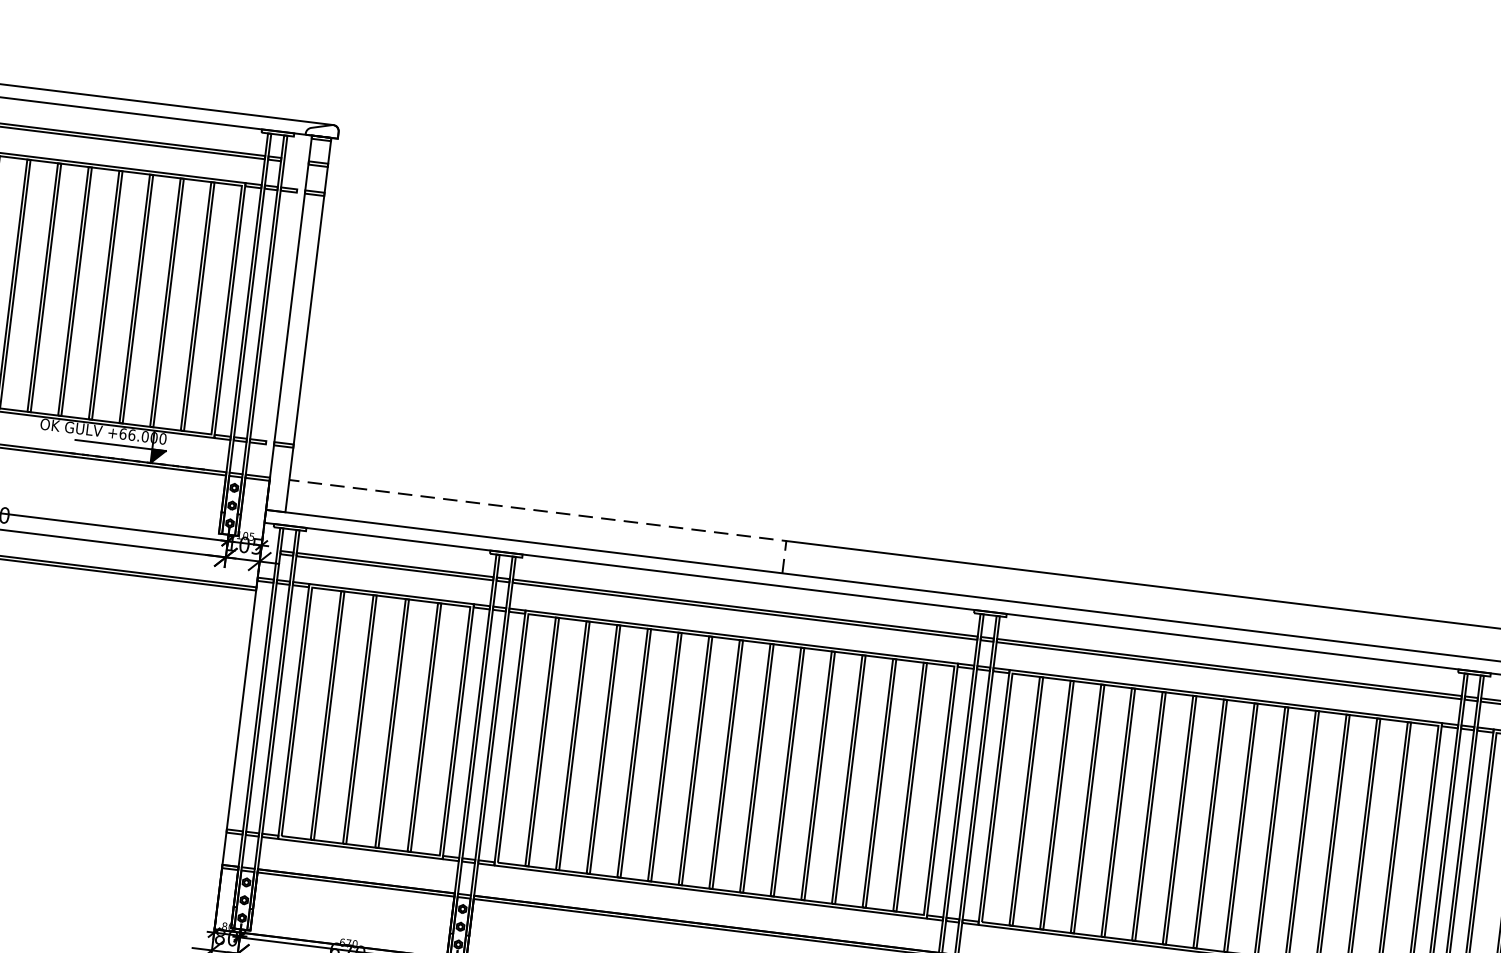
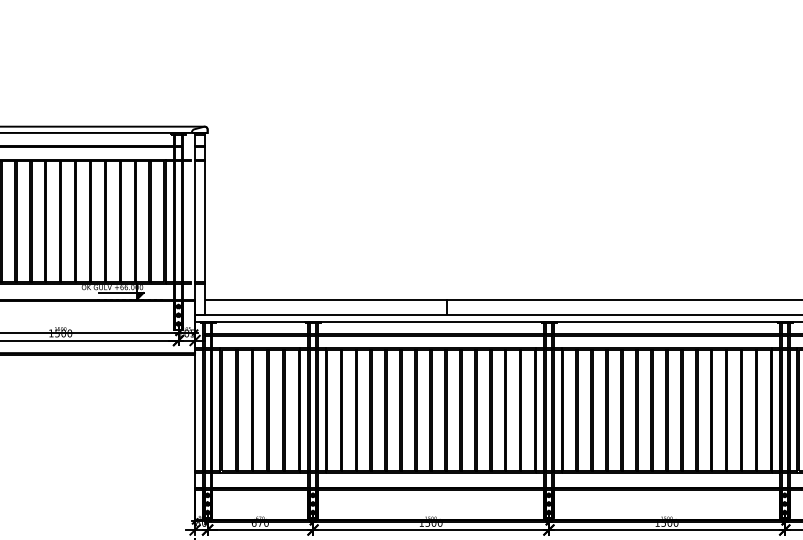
line: (556, 512) -> (334, 299), dashed -> solid

